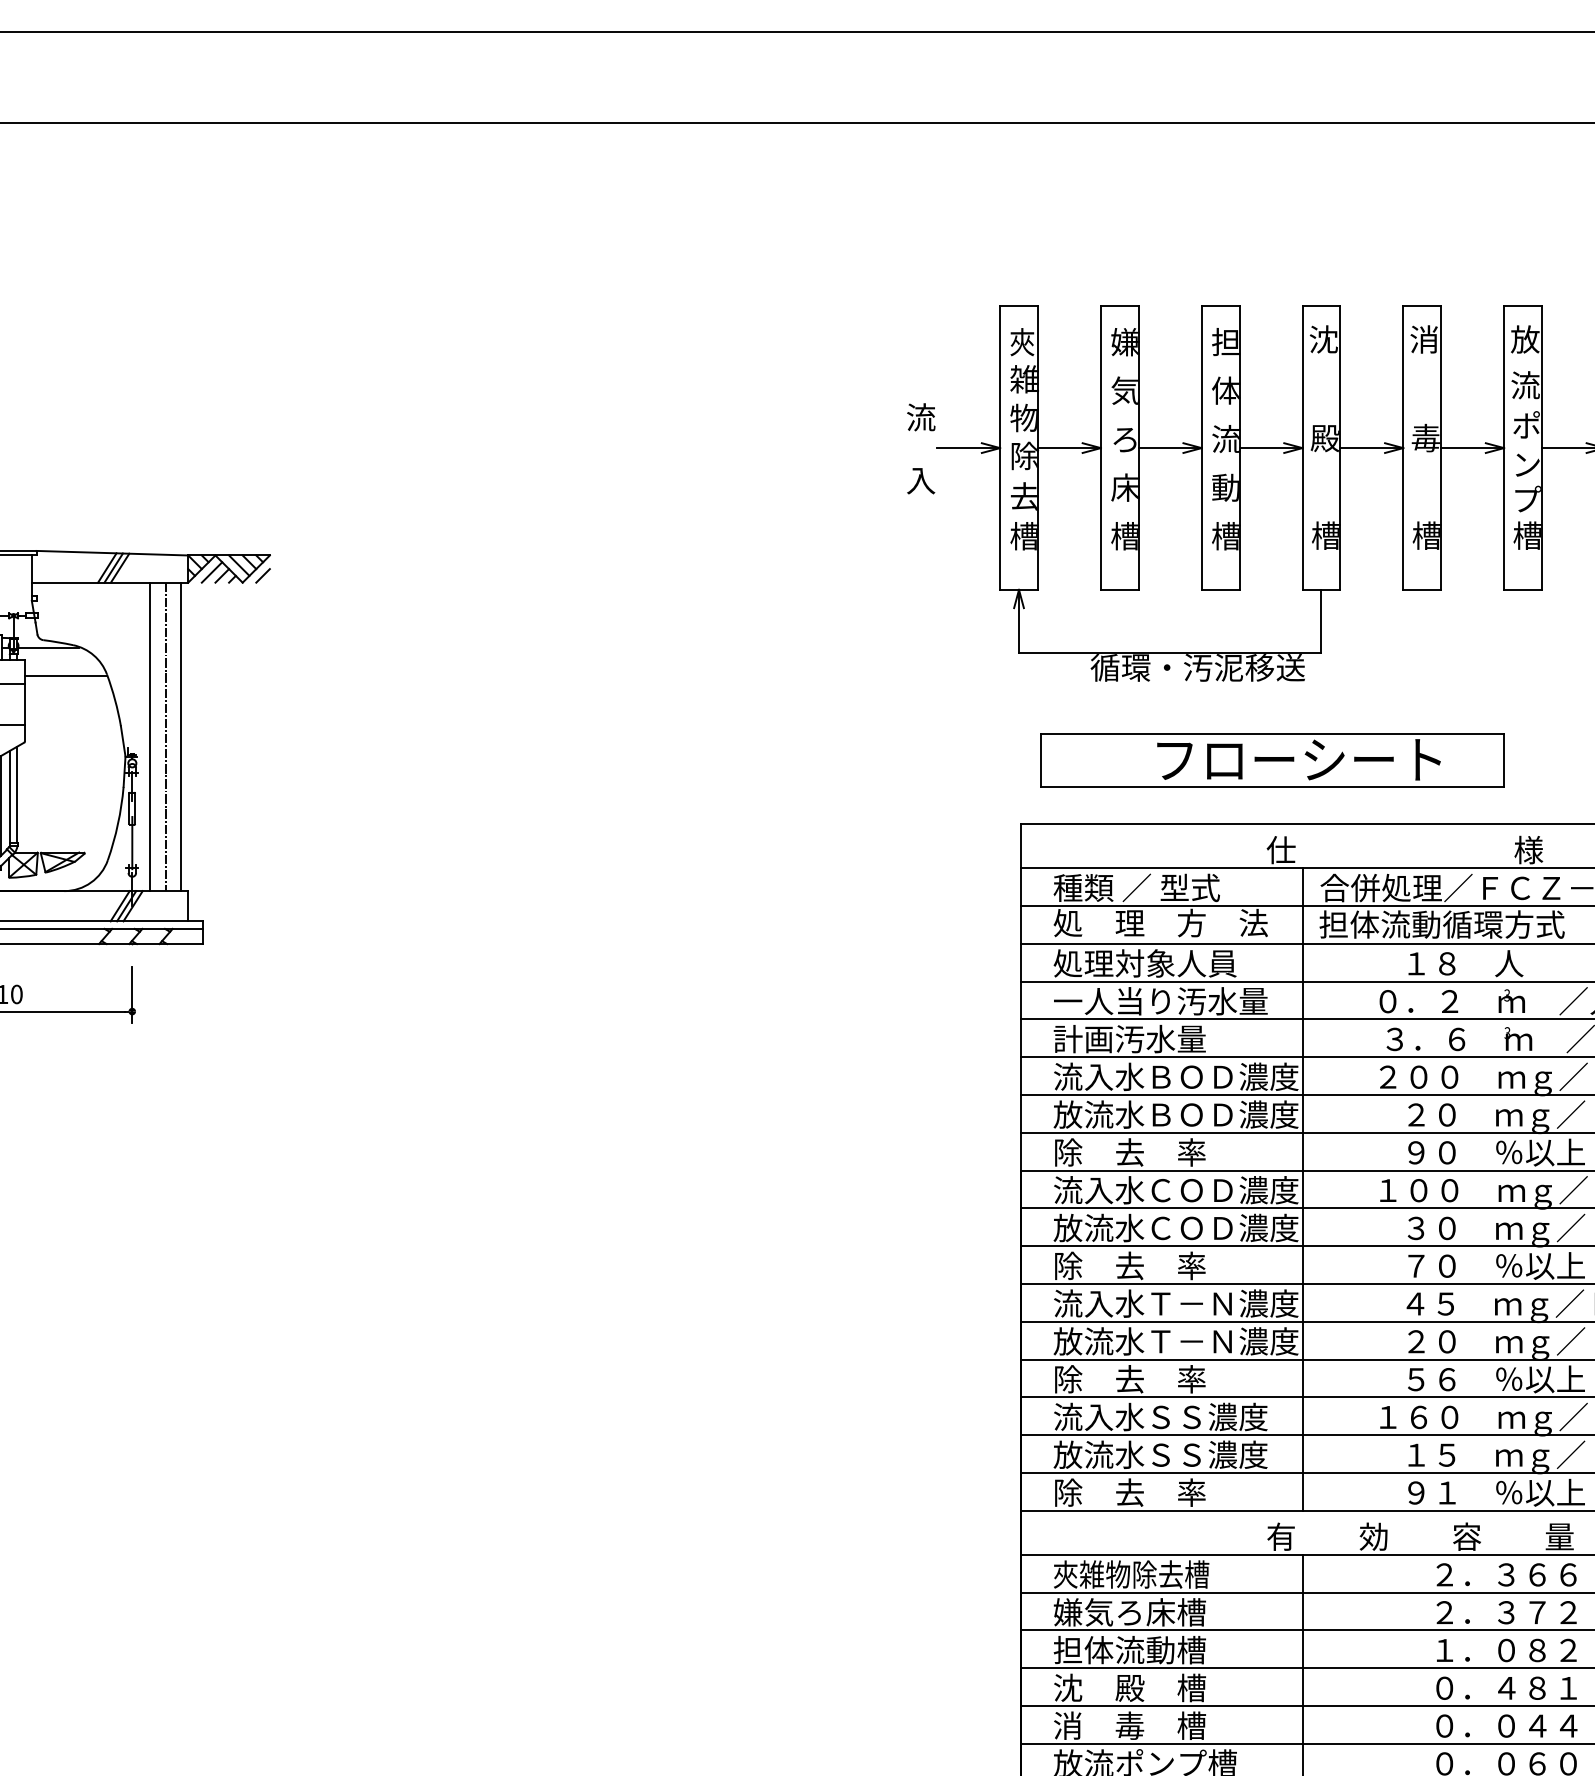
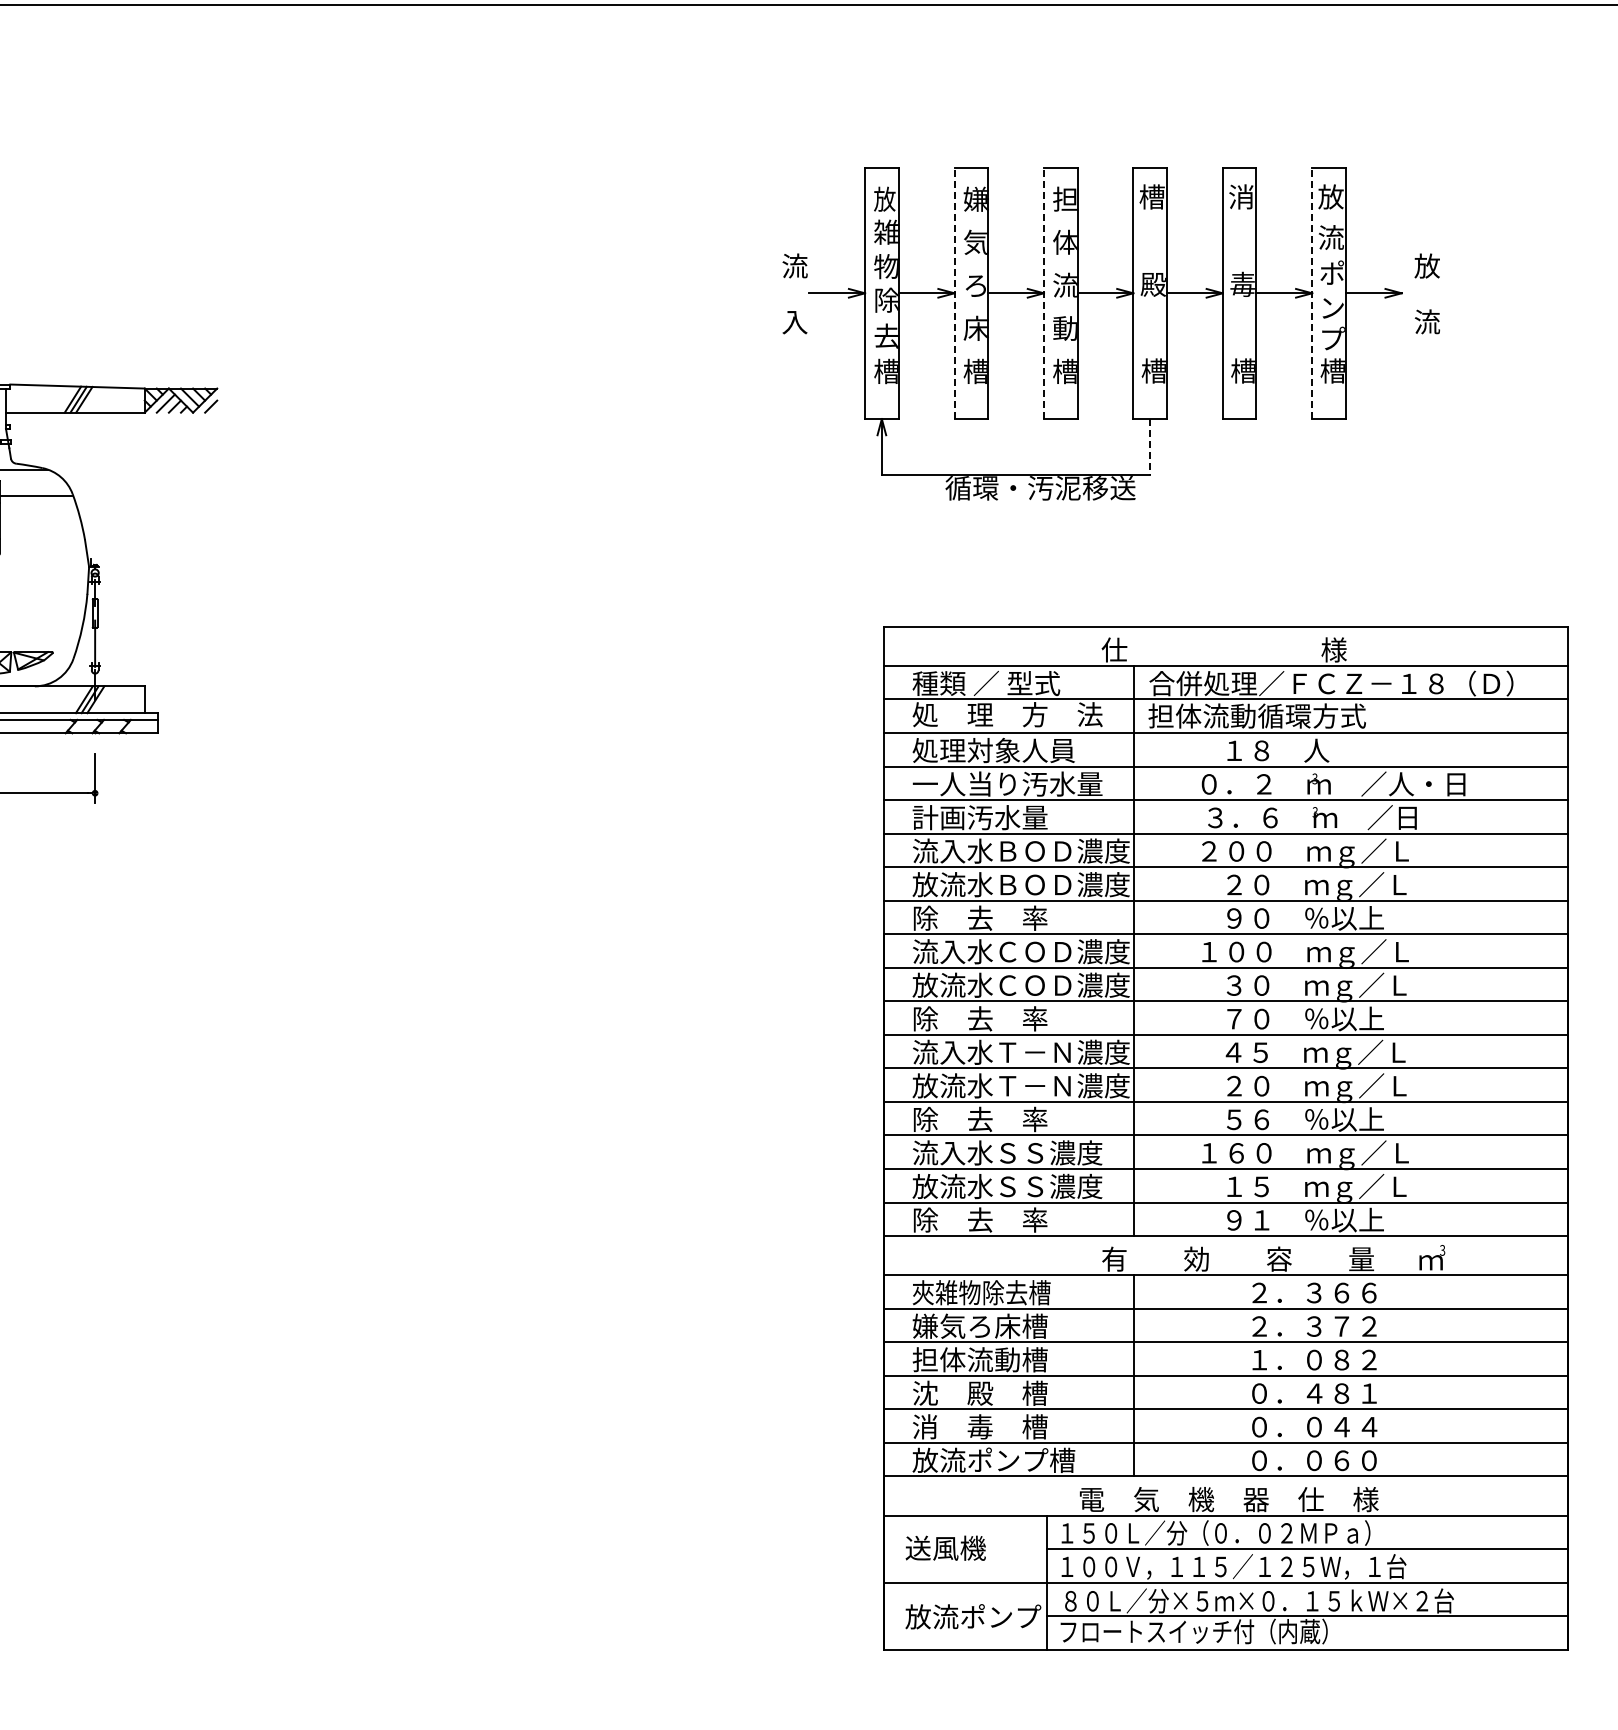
text: (1322, 339) -> (1151, 196), 沈 -> 槽
text: (1021, 341) -> (884, 198), 夾 -> 放
line: (1100, 448) -> (954, 293), solid -> dashed
line: (1201, 448) -> (1043, 293), solid -> dashed
line: (1504, 448) -> (1312, 293), solid -> dashed
line: (1321, 621) -> (1150, 447), solid -> dashed
line: (150, 736) -> (111, 549), removed
line: (165, 736) -> (124, 549), removed
line: (181, 736) -> (138, 549), removed
part: (1272, 760) -> (1106, 570), removed

